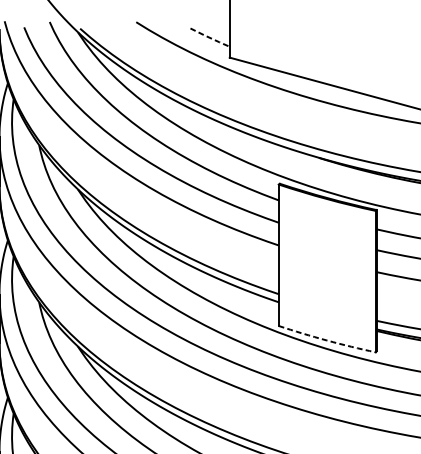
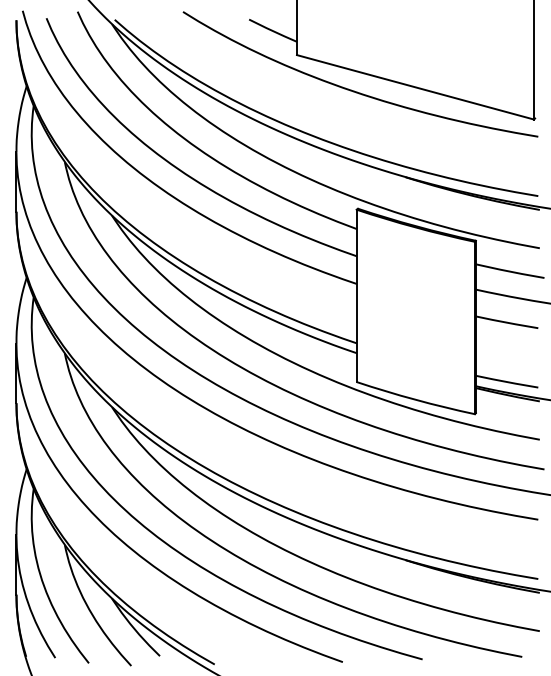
line: (209, 37) -> (272, 30), dashed -> solid
arc: (327, 340) -> (415, 399), dashed -> solid

